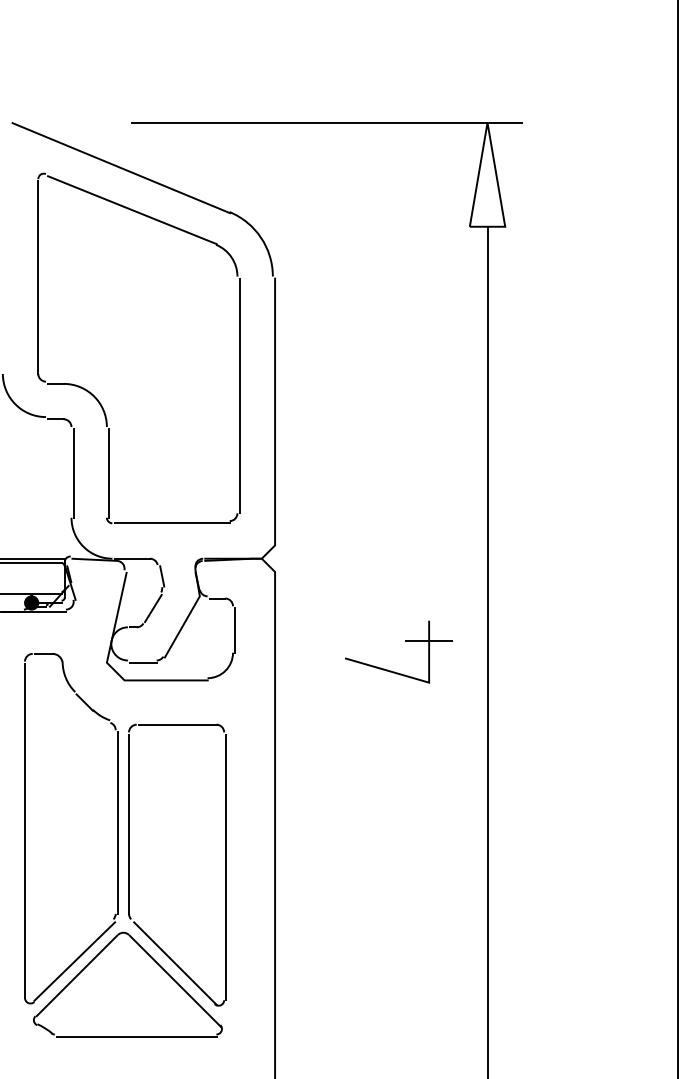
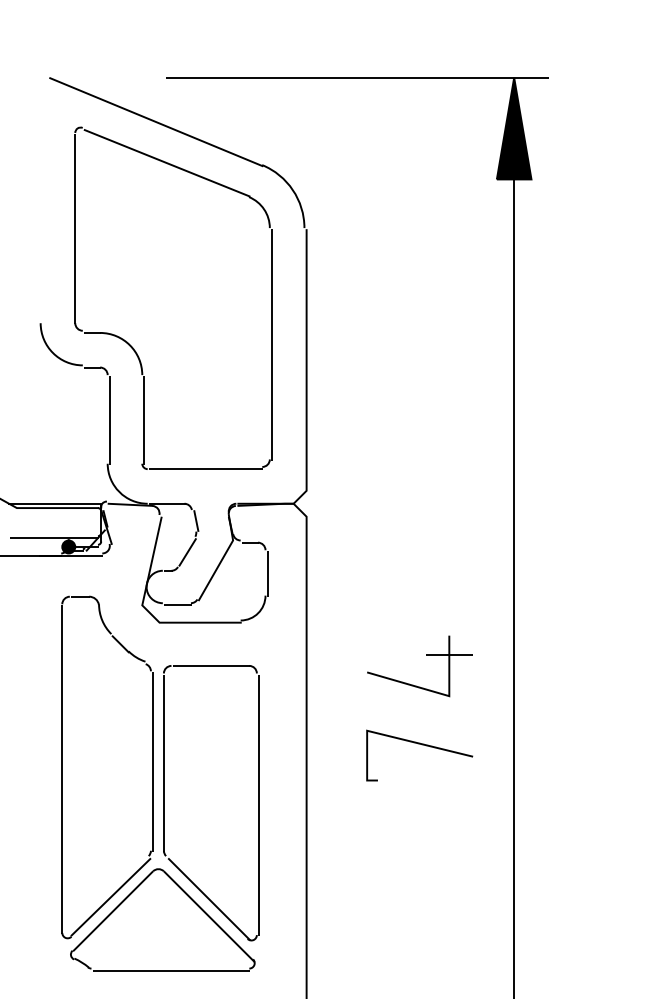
fill: (487, 174) -> (514, 128), added
part: (405, 641) -> (426, 655), moved
curve: (394, 806) -> (423, 745), added

